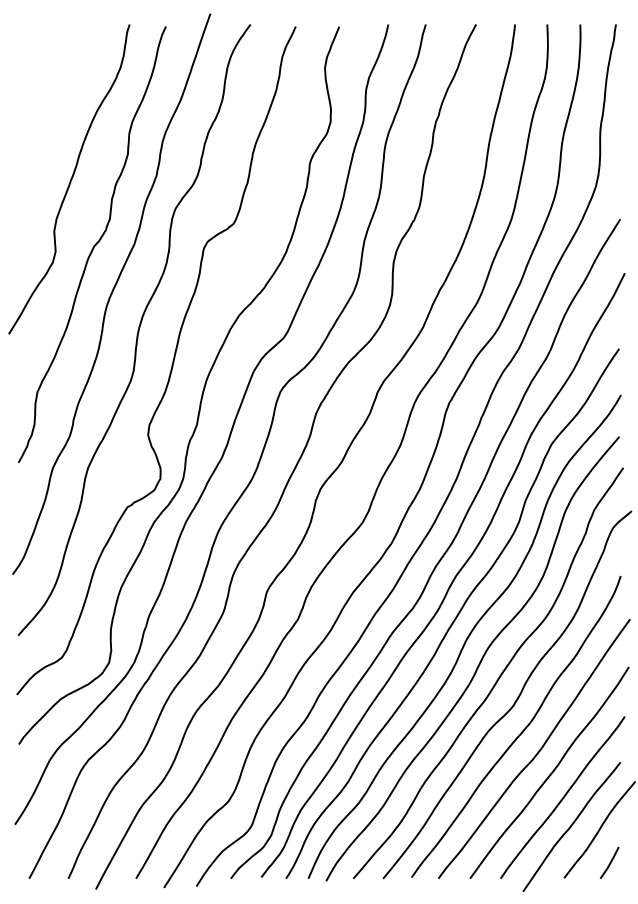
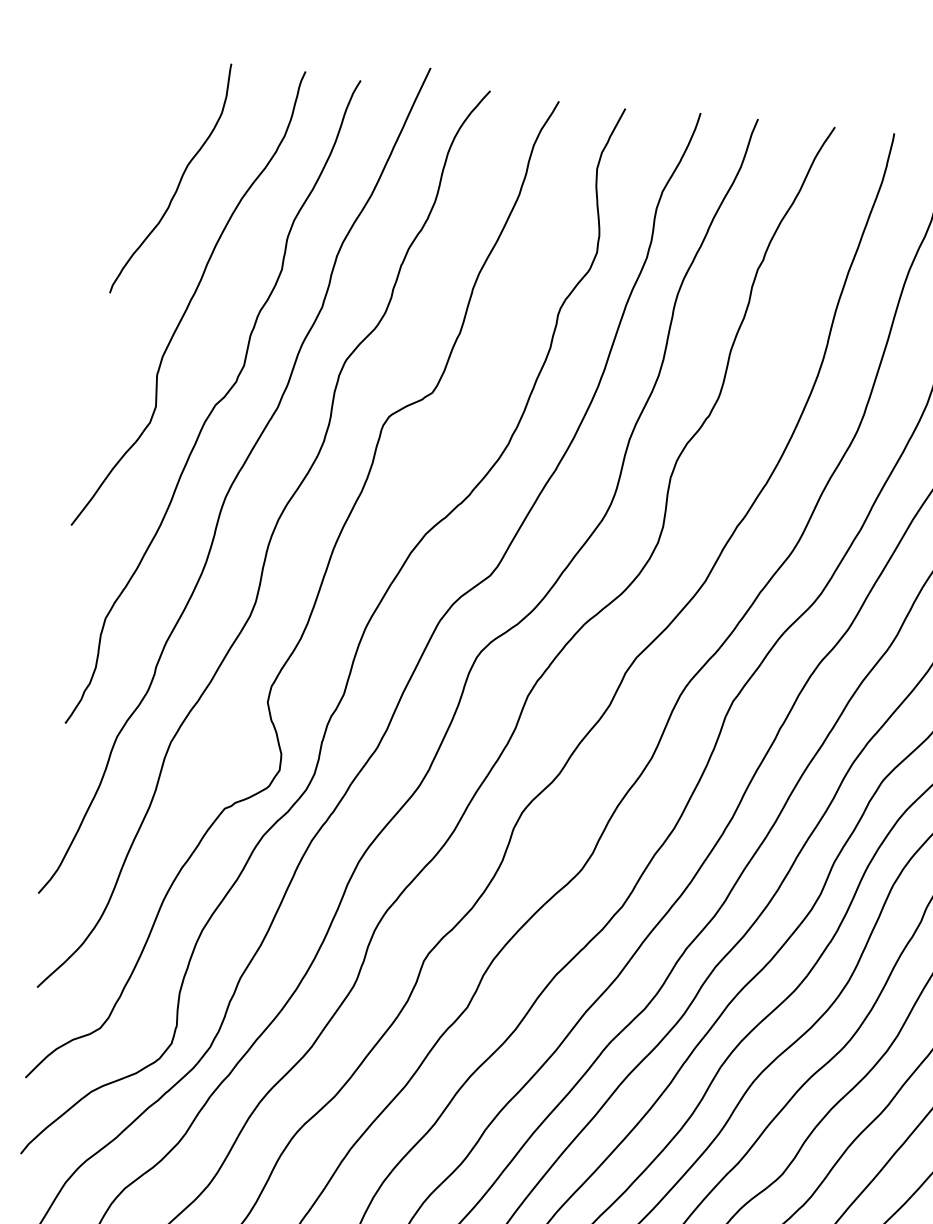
curve: (54, 105) -> (177, 183), added

